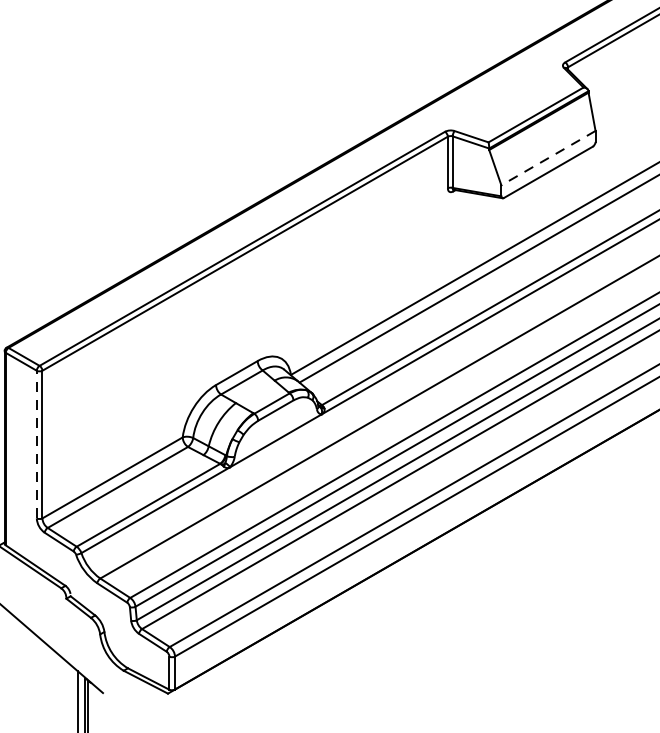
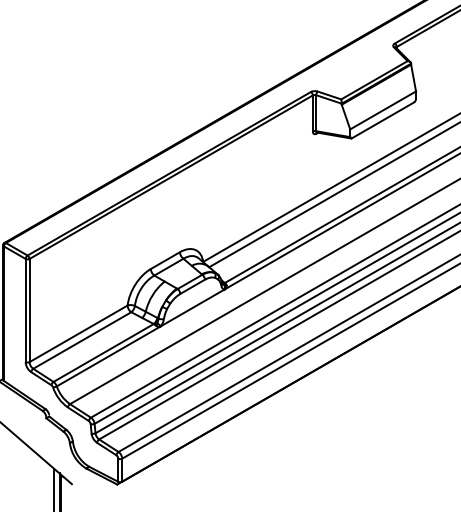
line: (548, 158) -> (383, 110), dashed -> solid
line: (36, 444) -> (25, 310), dashed -> solid

